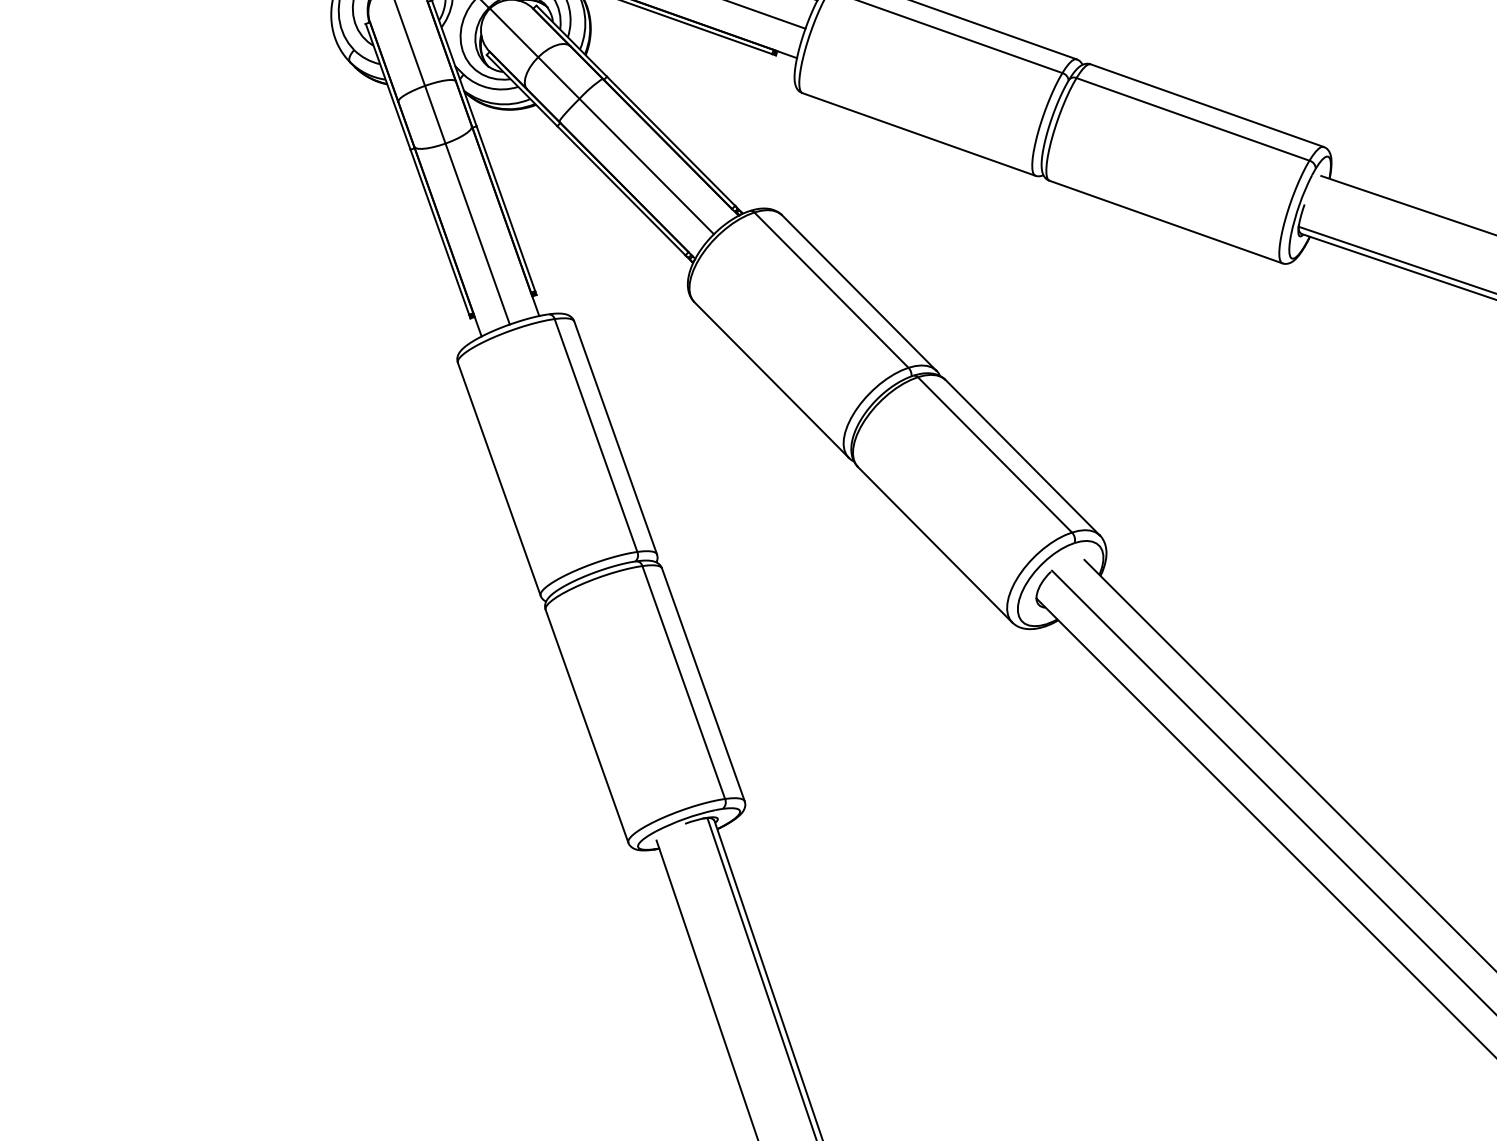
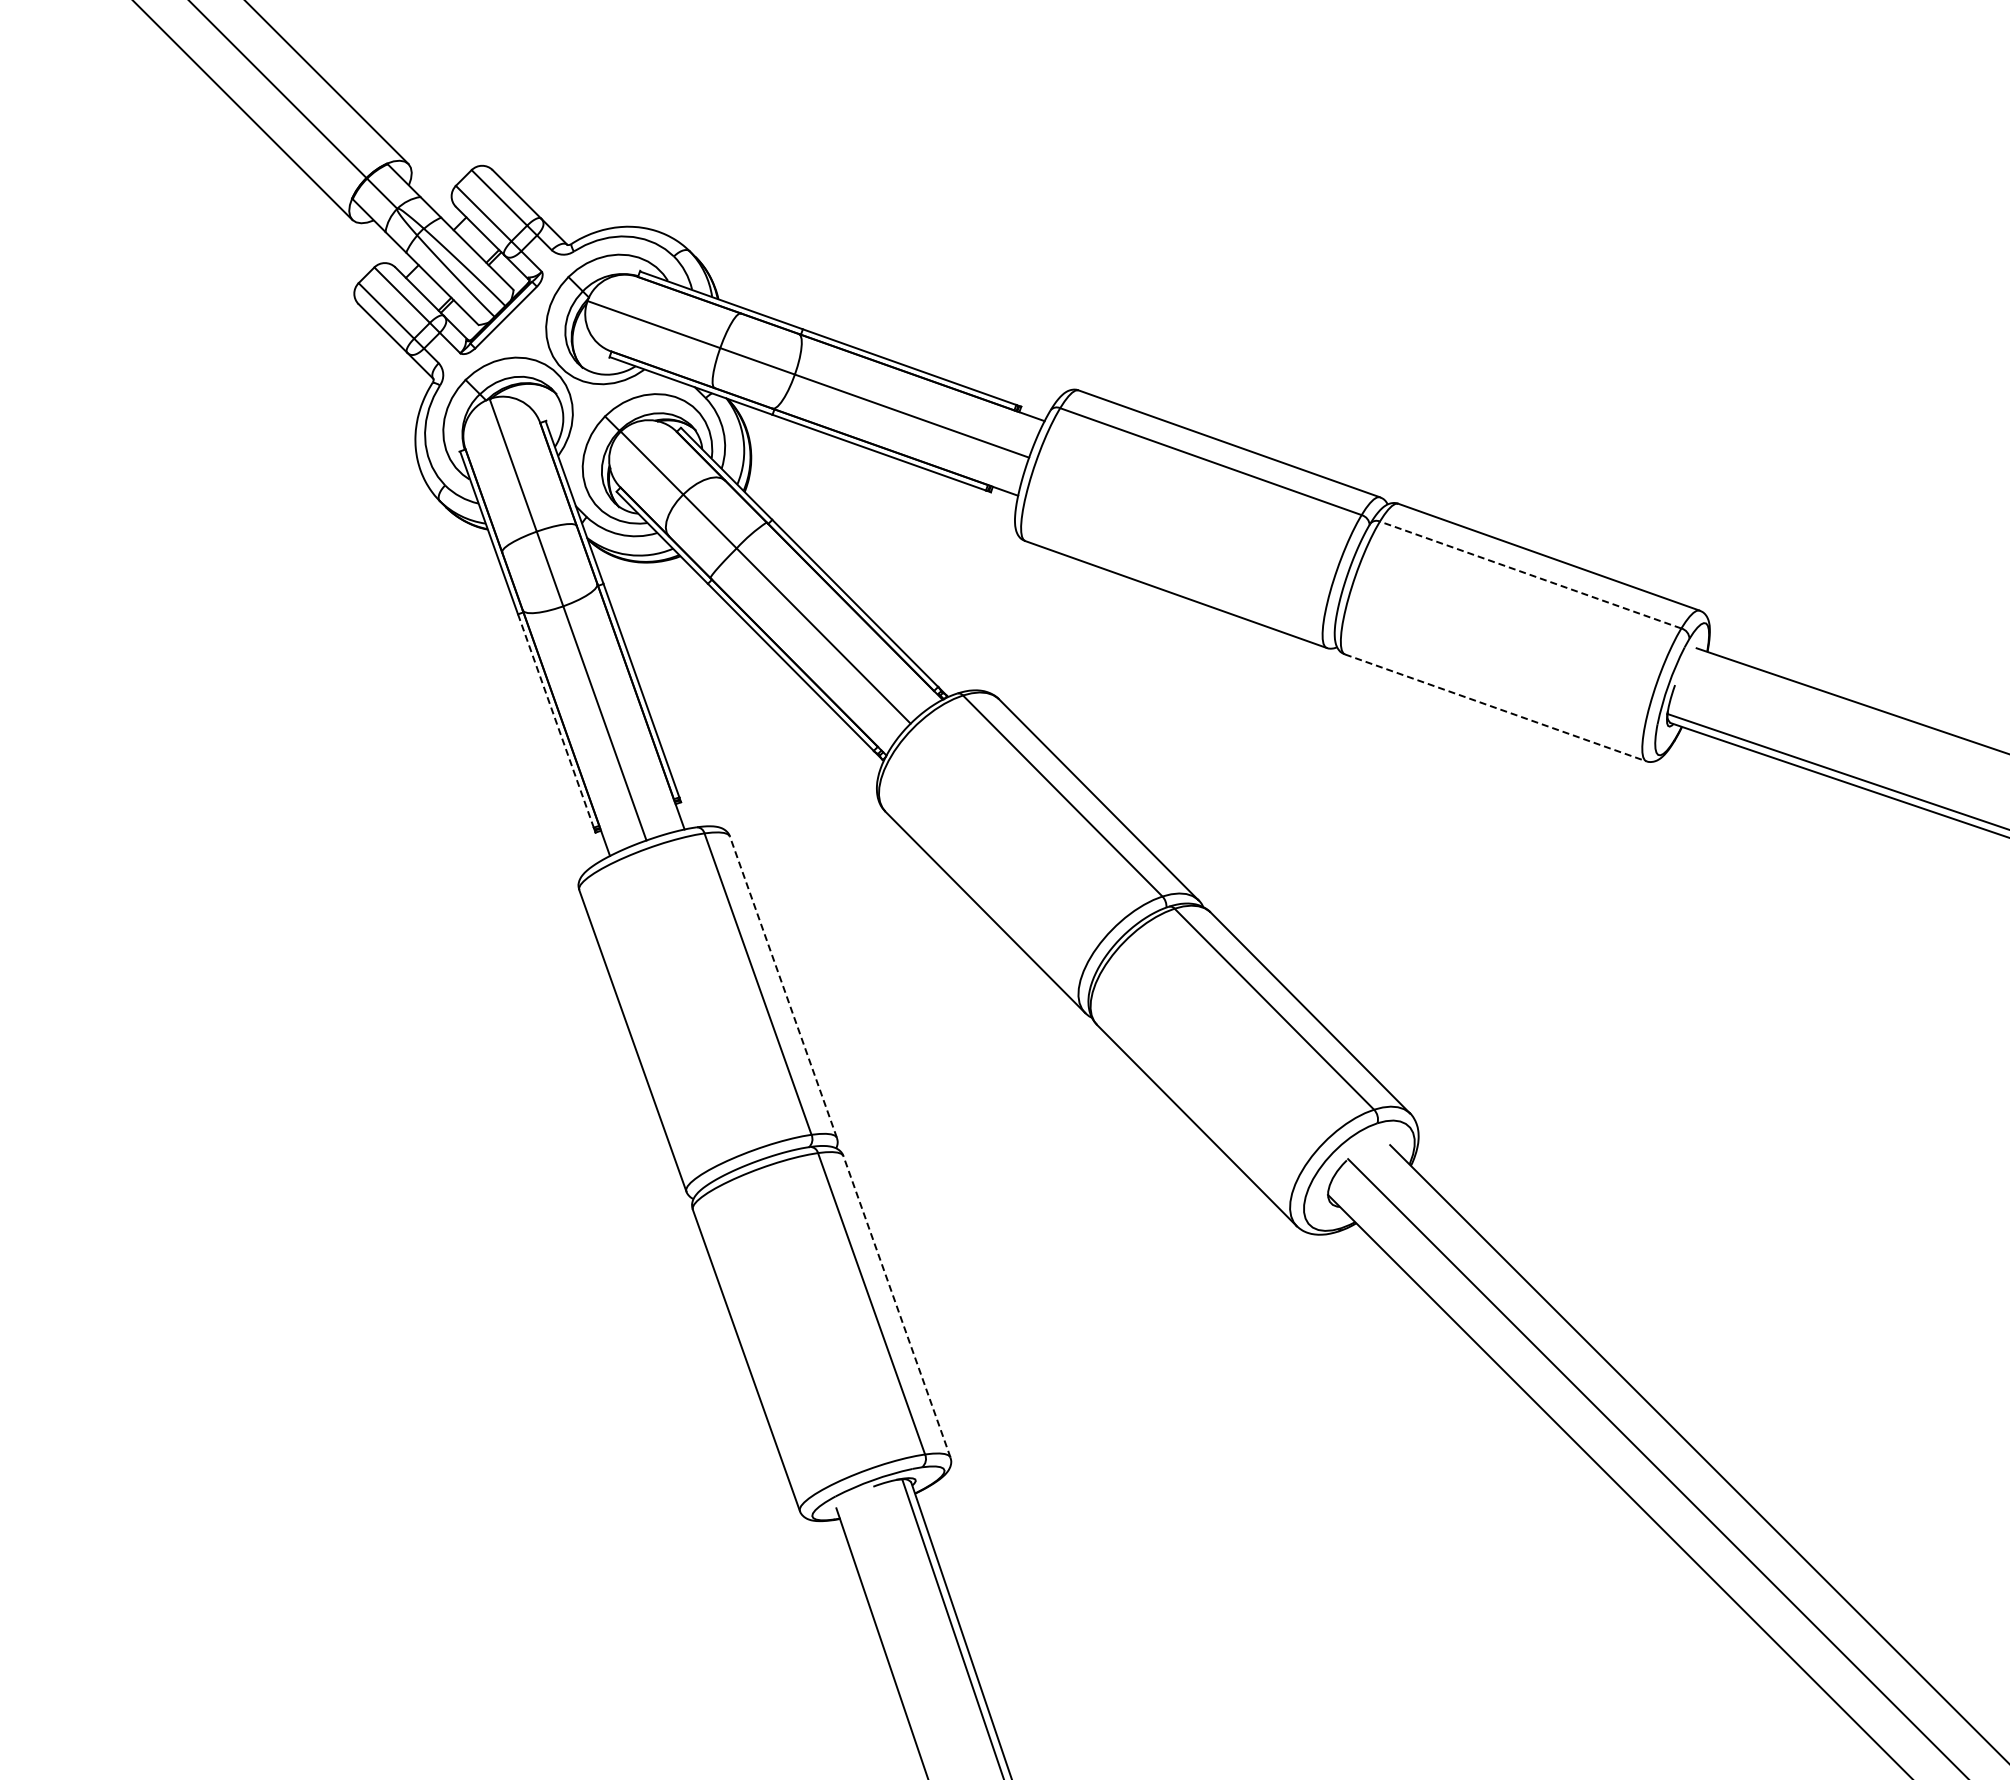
line: (1192, 119) -> (1530, 575), solid -> dashed
line: (1165, 221) -> (1495, 707), solid -> dashed
line: (440, 232) -> (556, 721), solid -> dashed
line: (615, 438) -> (783, 987), solid -> dashed
line: (703, 684) -> (896, 1306), solid -> dashed

